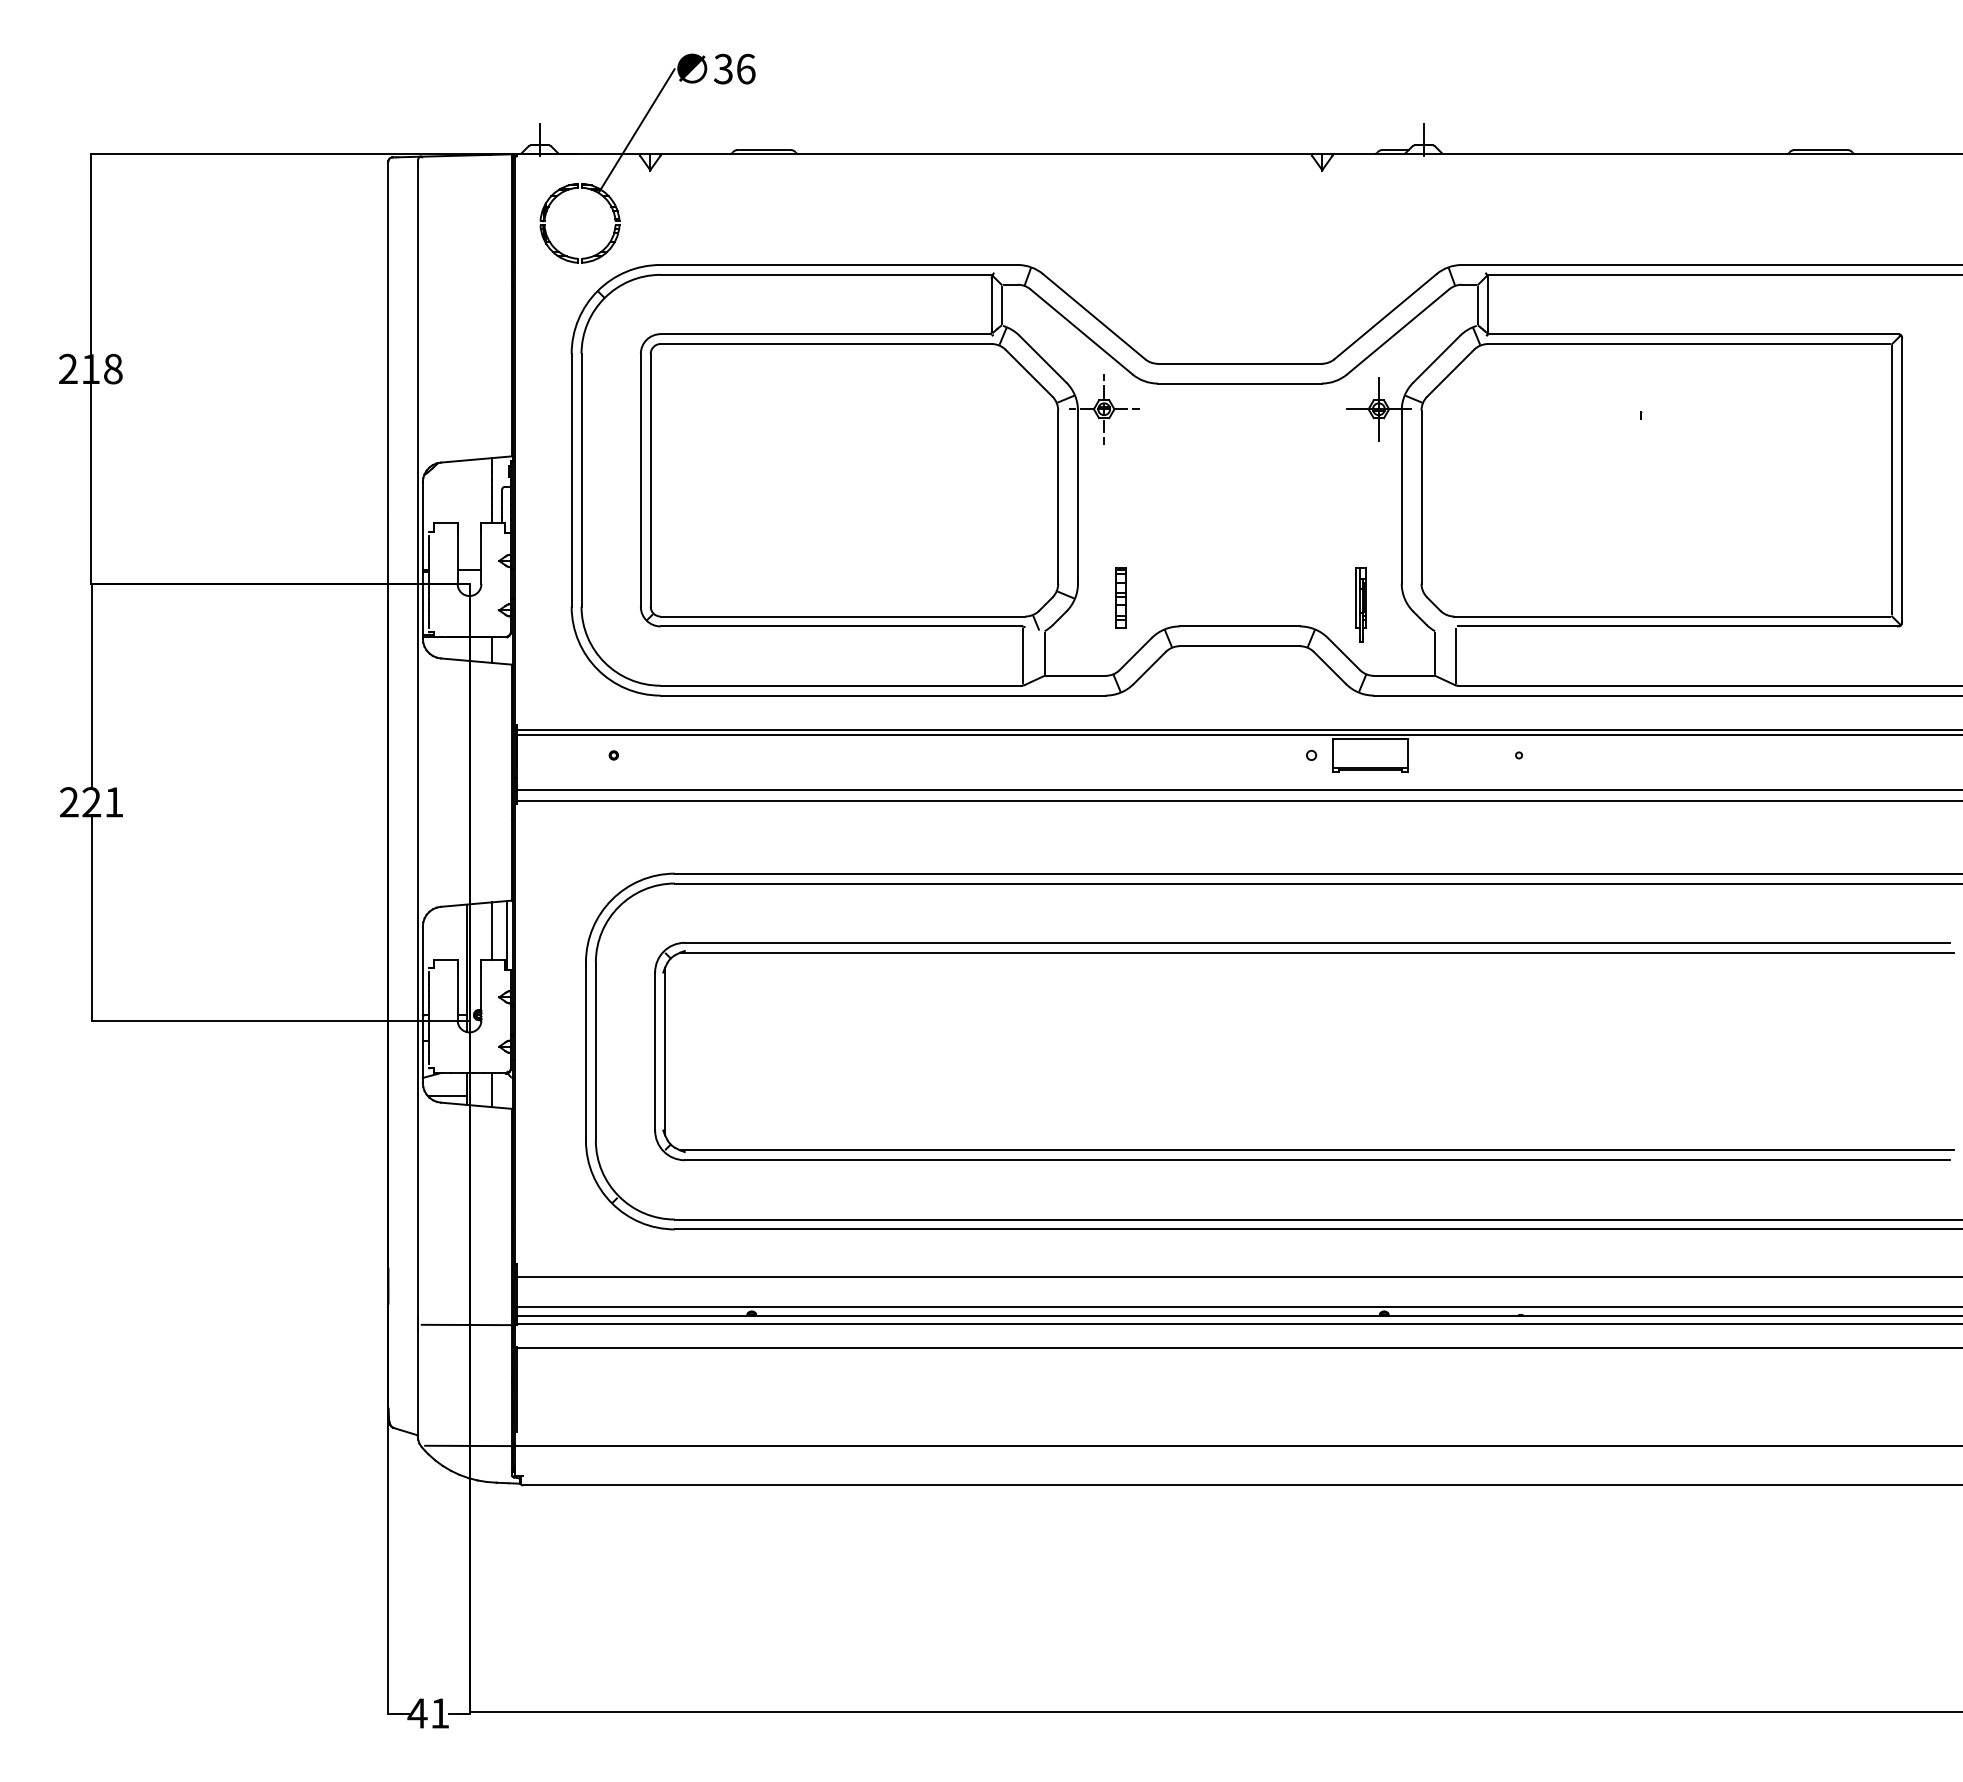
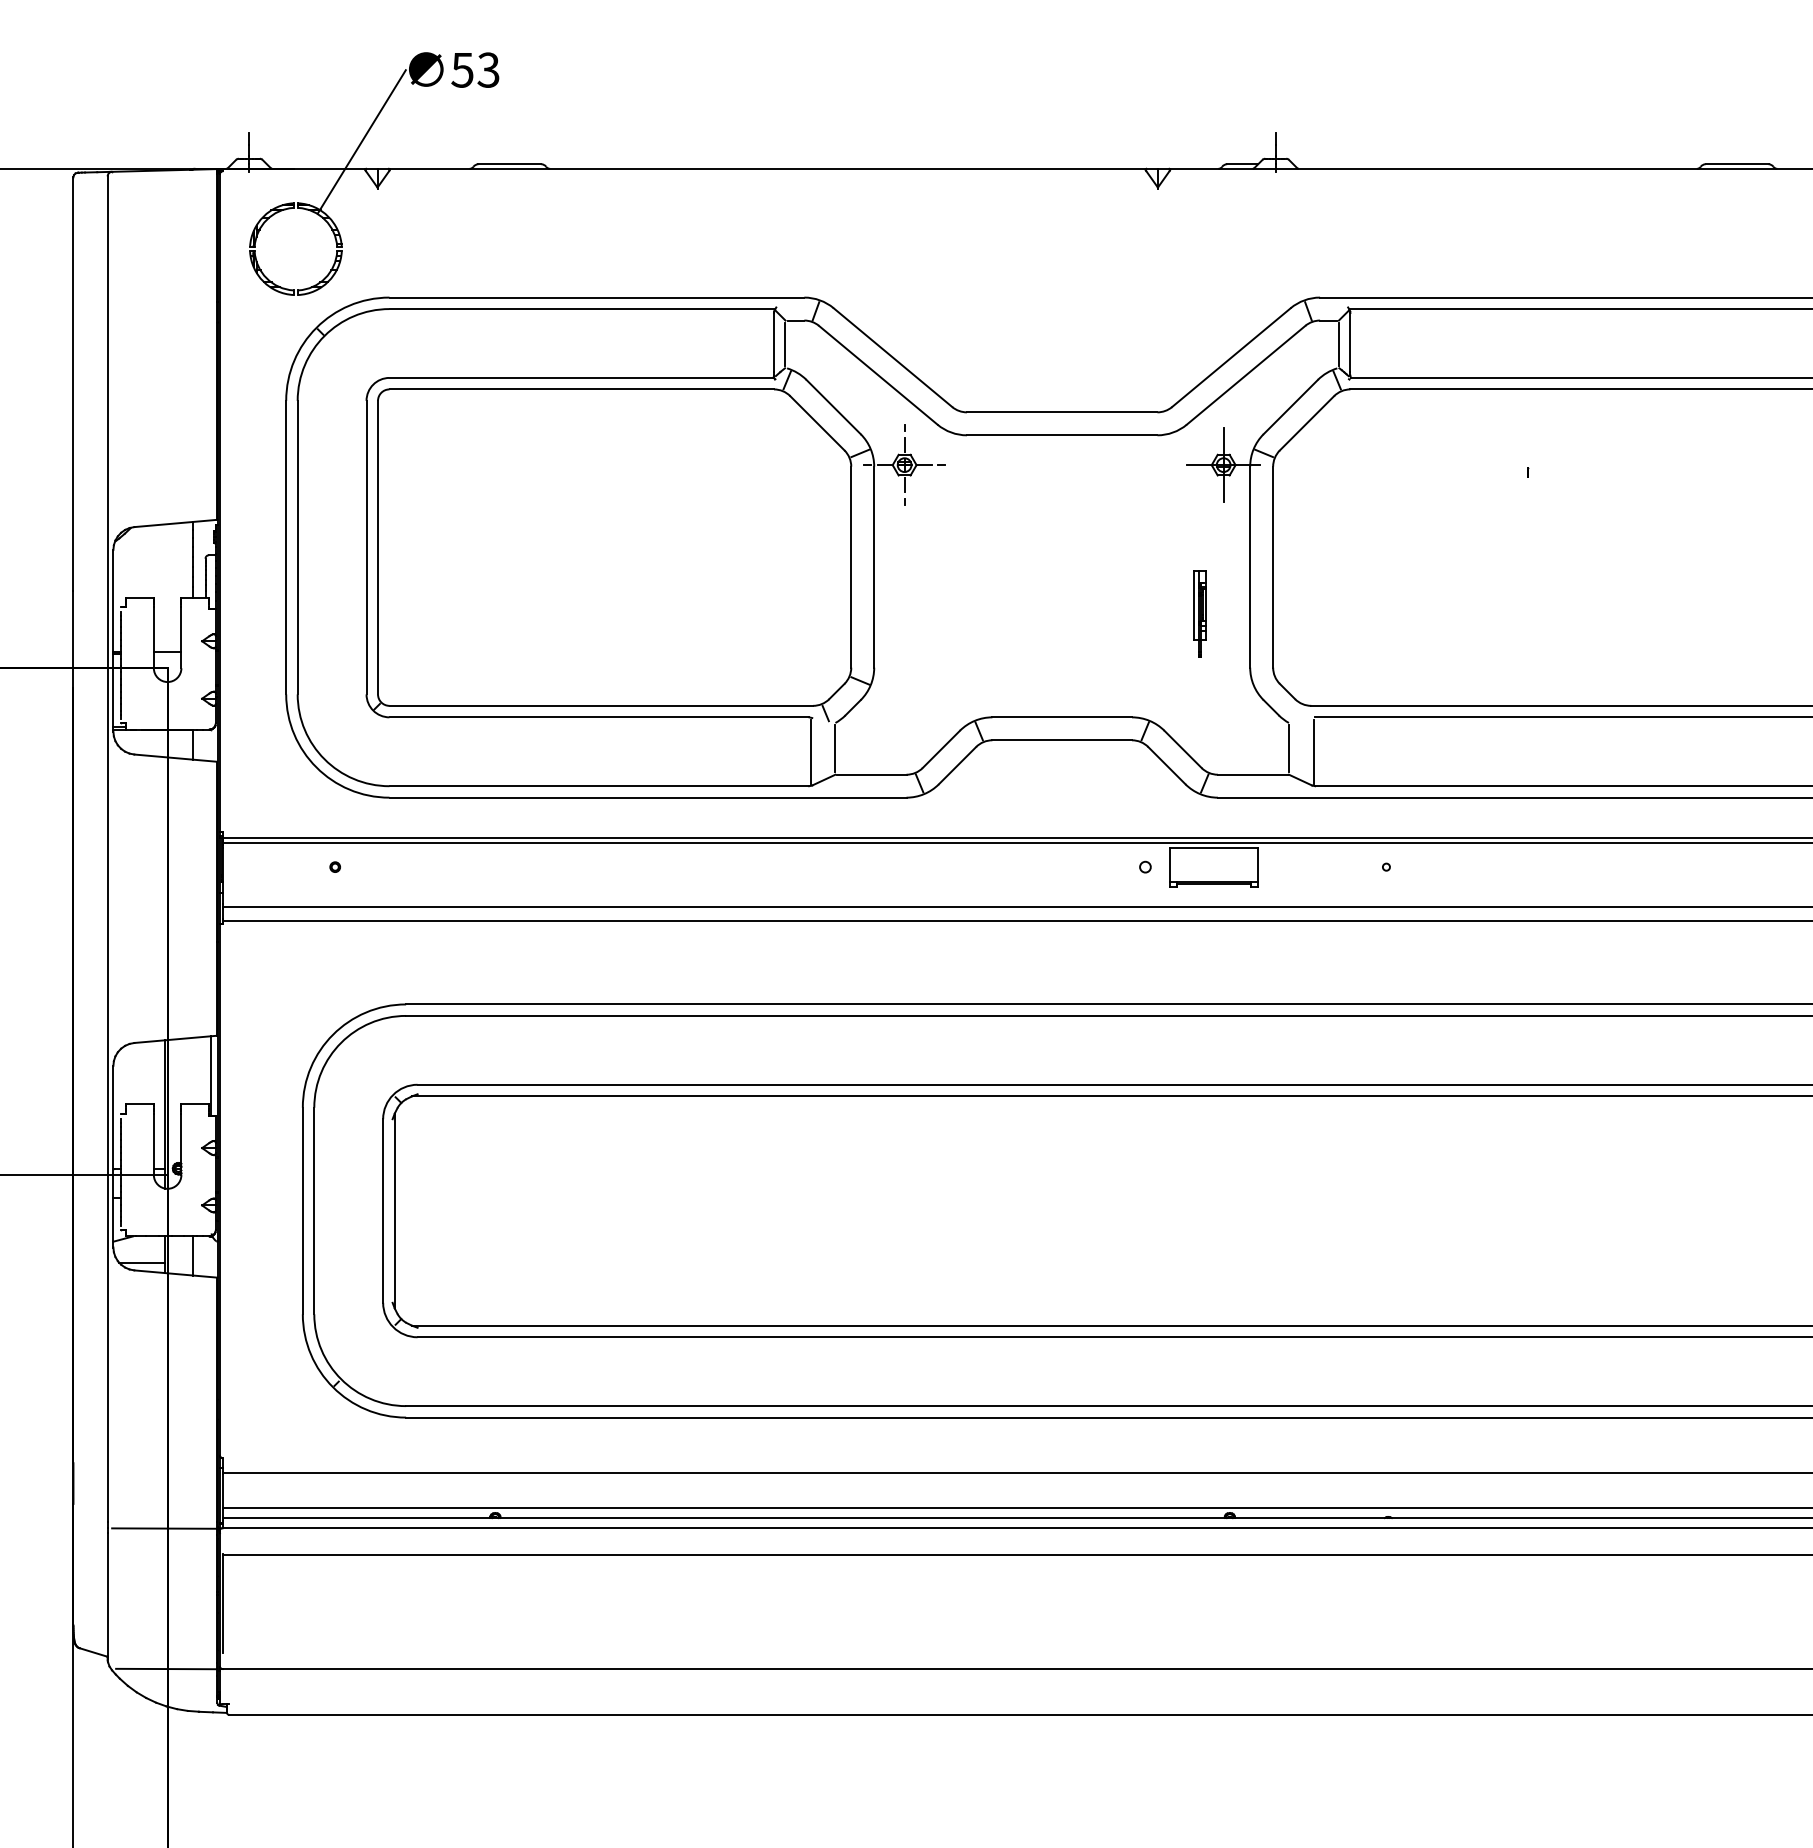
text: (734, 68) -> (475, 69), 36 -> 53
part: (1120, 597) -> (923, 683), removed
part: (1360, 604) -> (1198, 612), moved
line: (491, 930) -> (193, 1070), removed

